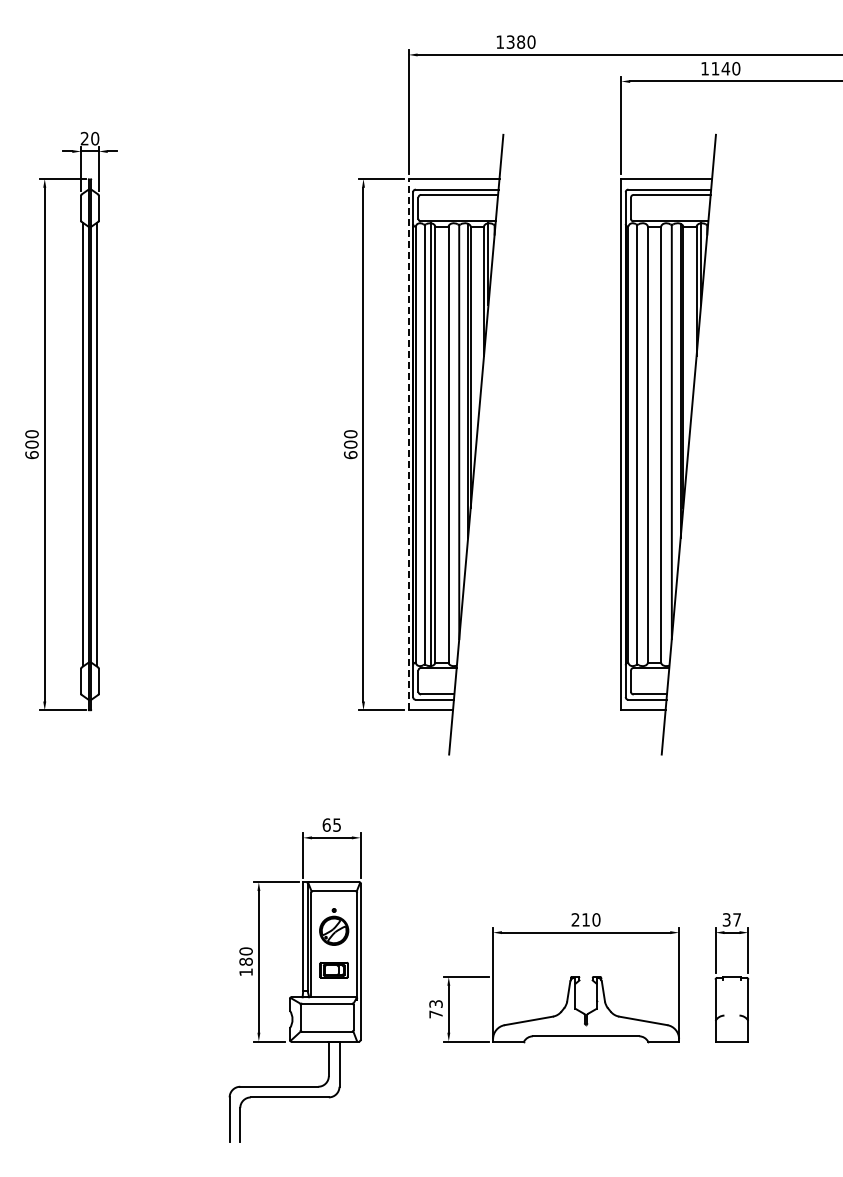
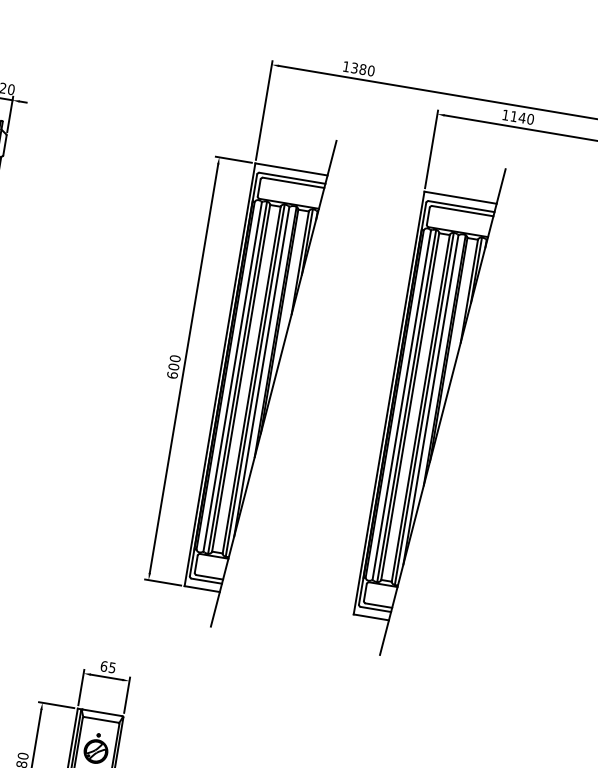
line: (408, 444) -> (219, 374), dashed -> solid
line: (453, 444) -> (255, 380), added
line: (643, 444) -> (406, 405), added
line: (665, 444) -> (424, 408), added

